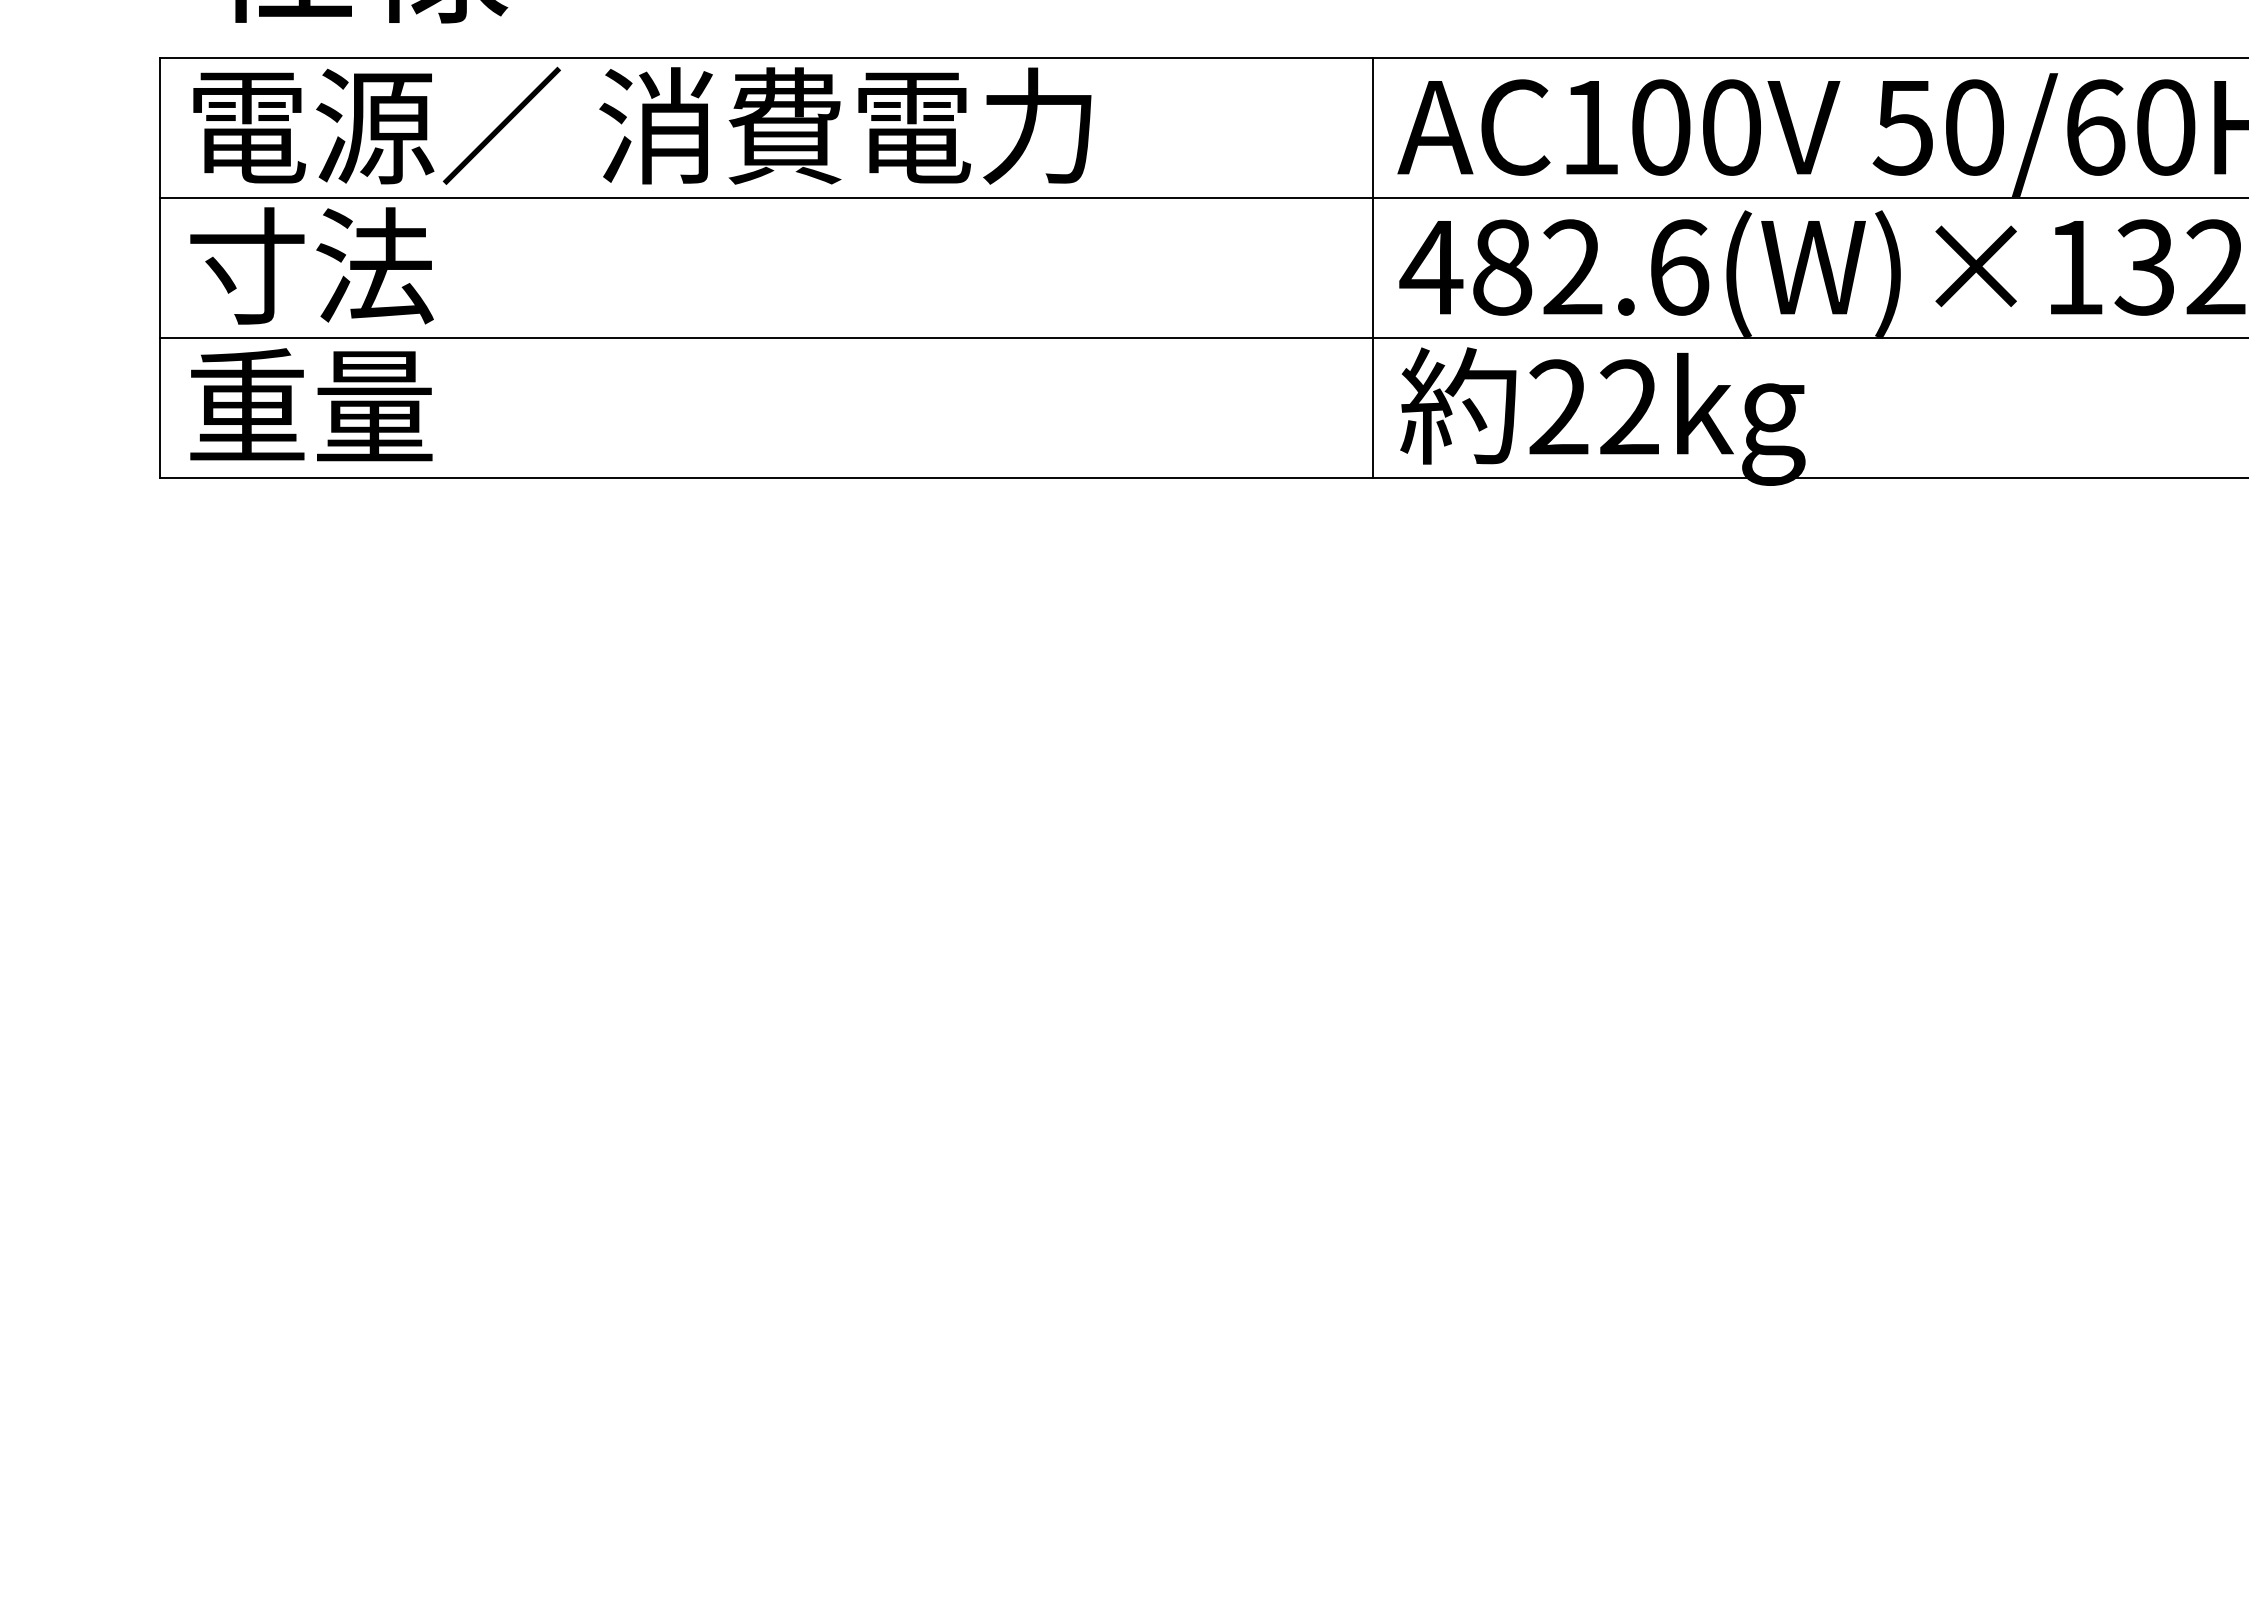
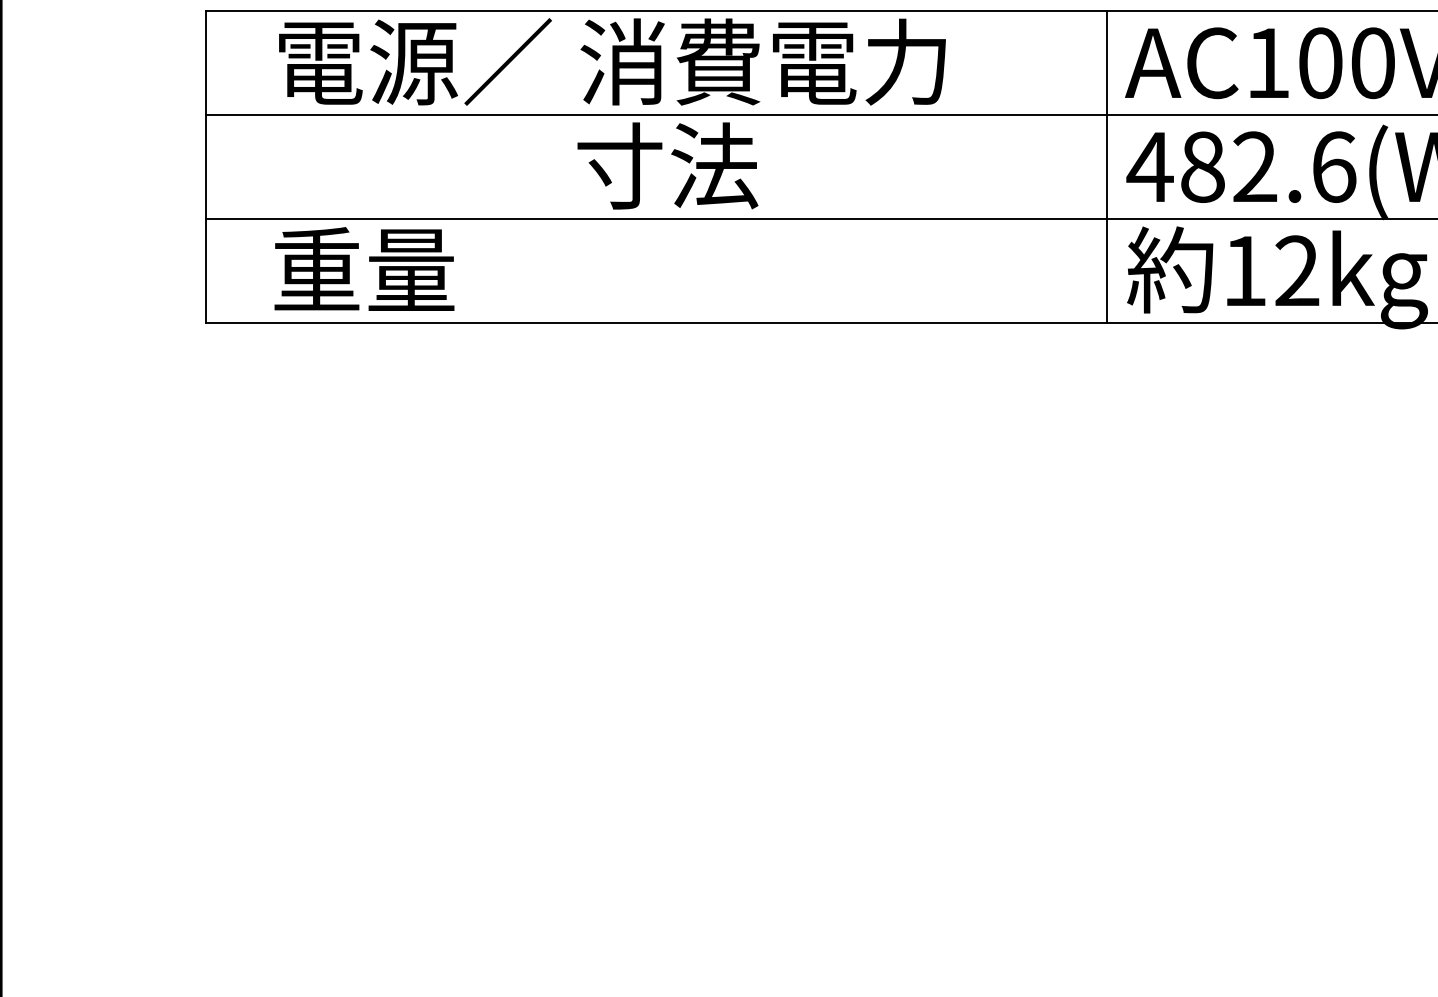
text: (642, 125) -> (612, 61), moved
text: (311, 265) -> (667, 165), moved
text: (311, 404) -> (364, 268), moved
text: (1558, 406) -> (1244, 270), 22kg -> 12kg

